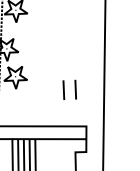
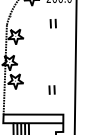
part: (68, 89) -> (51, 89), size x0.62

